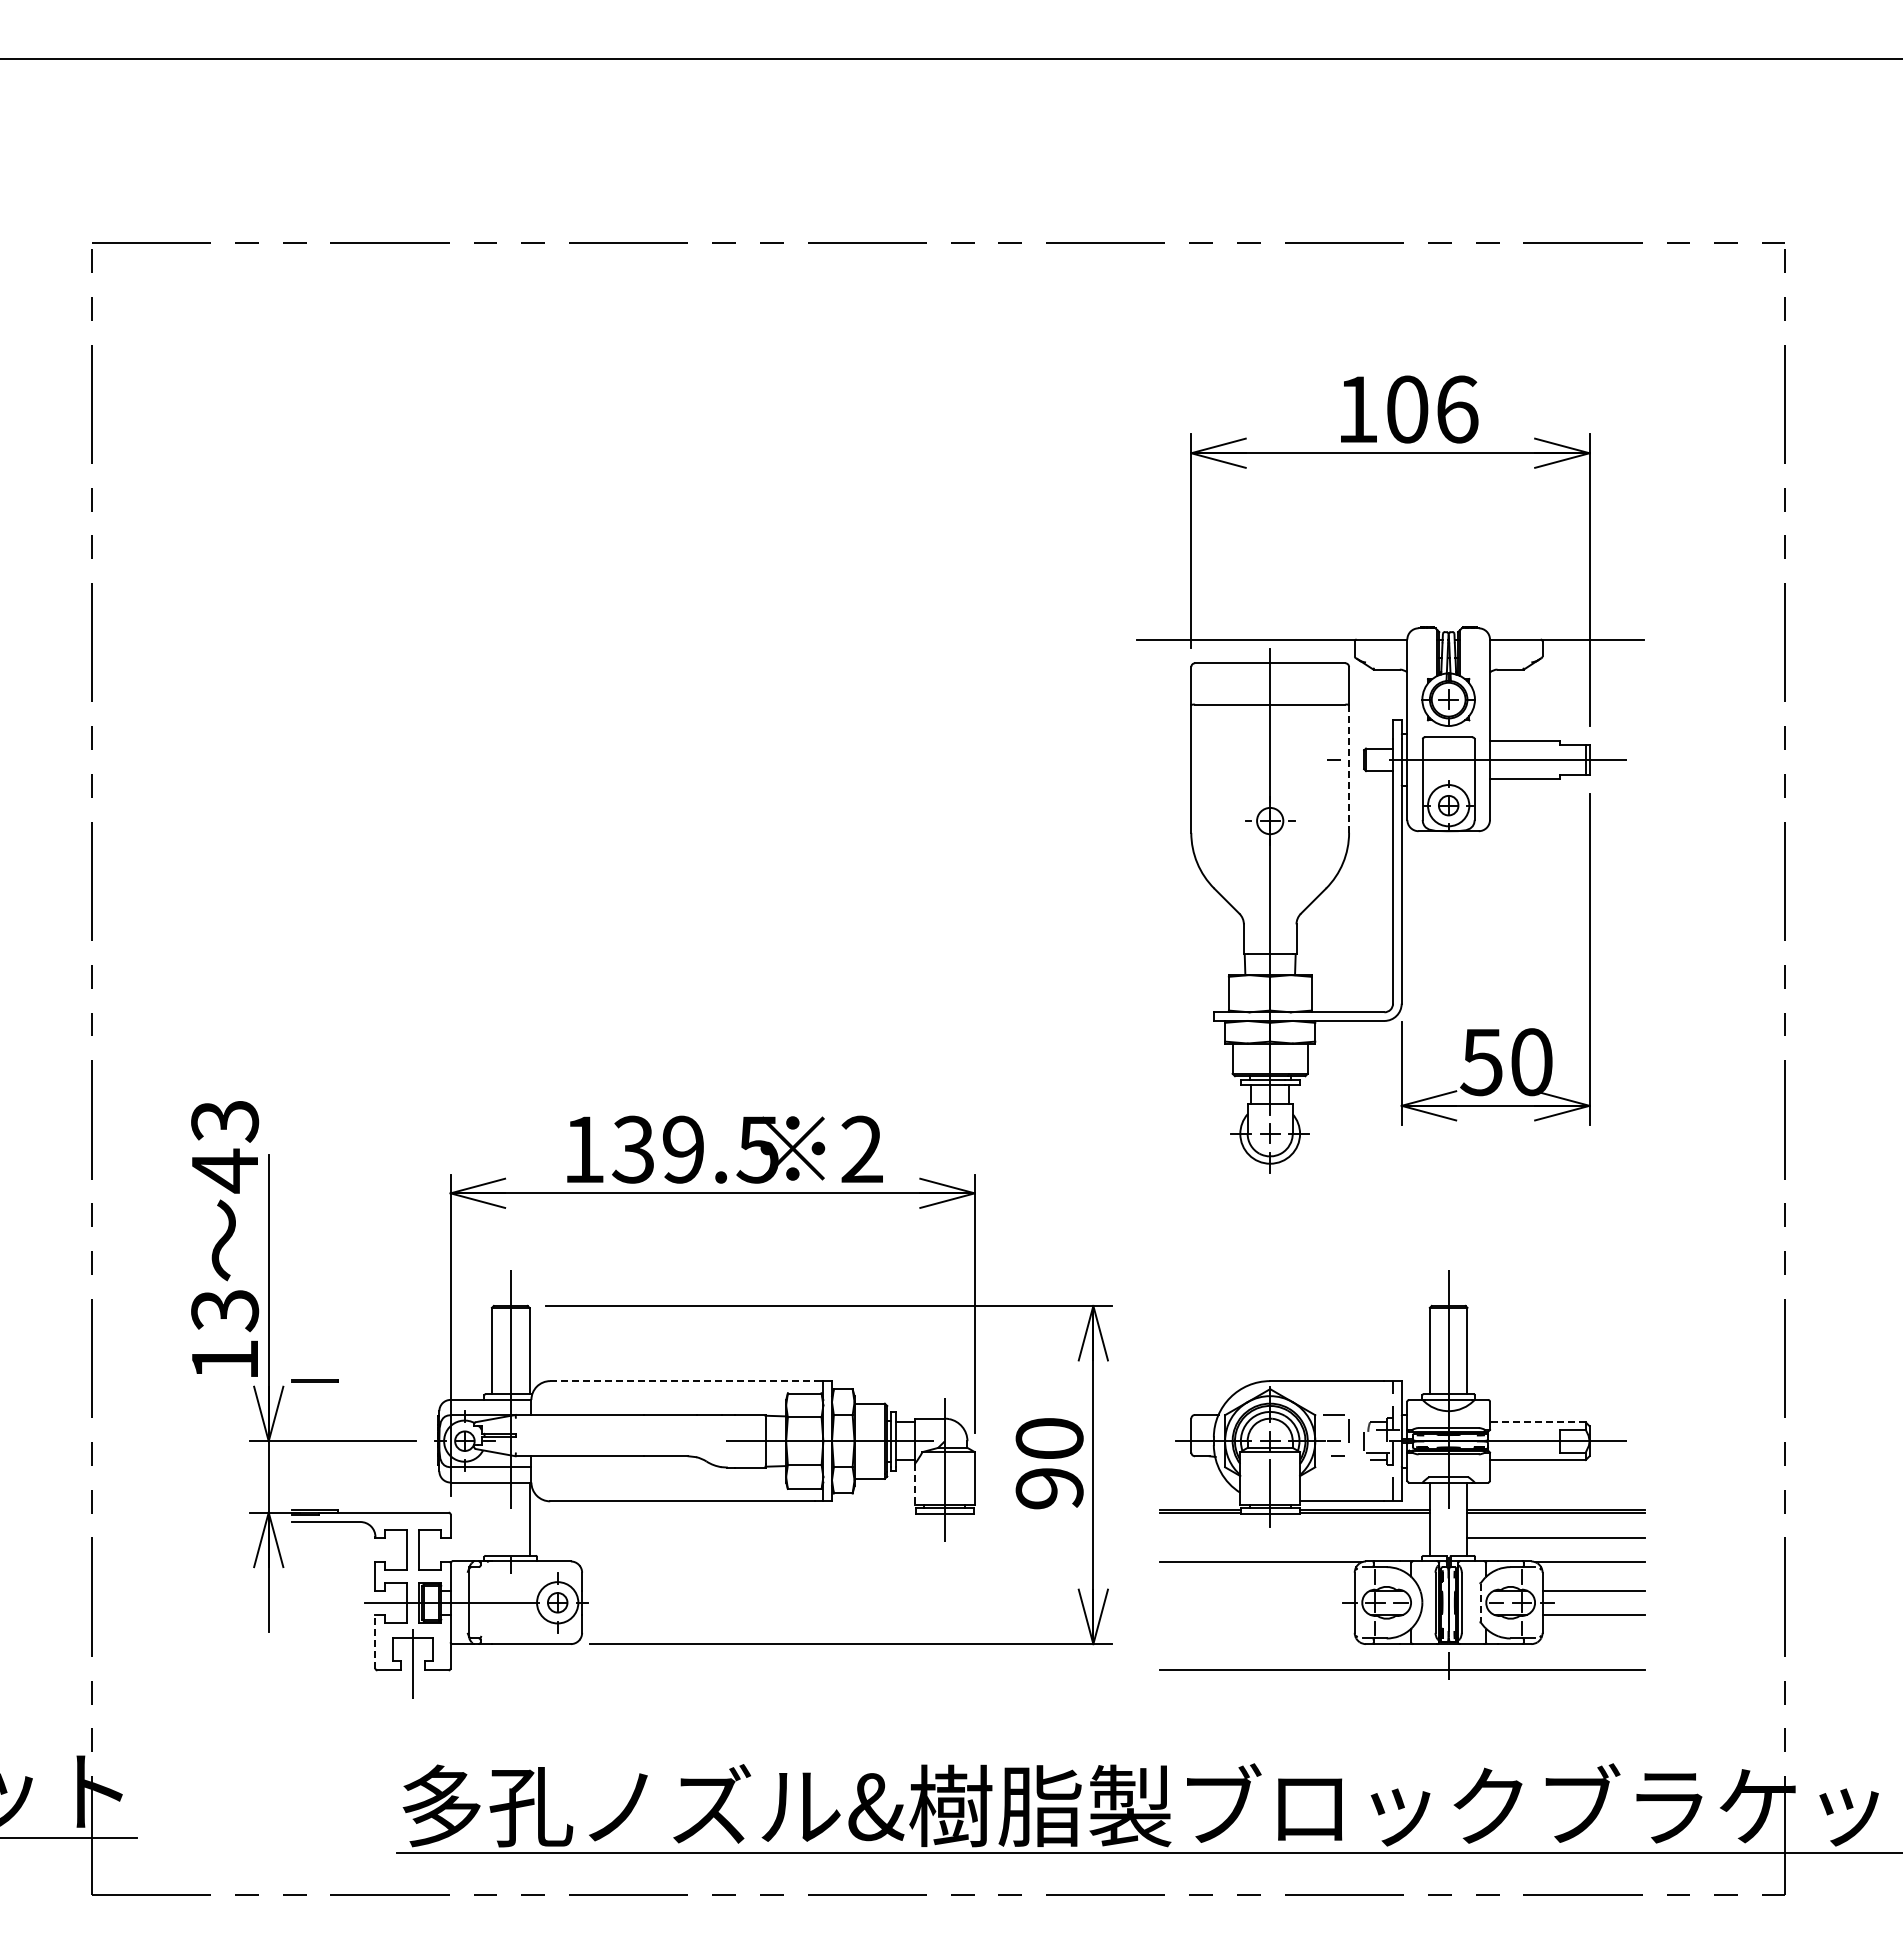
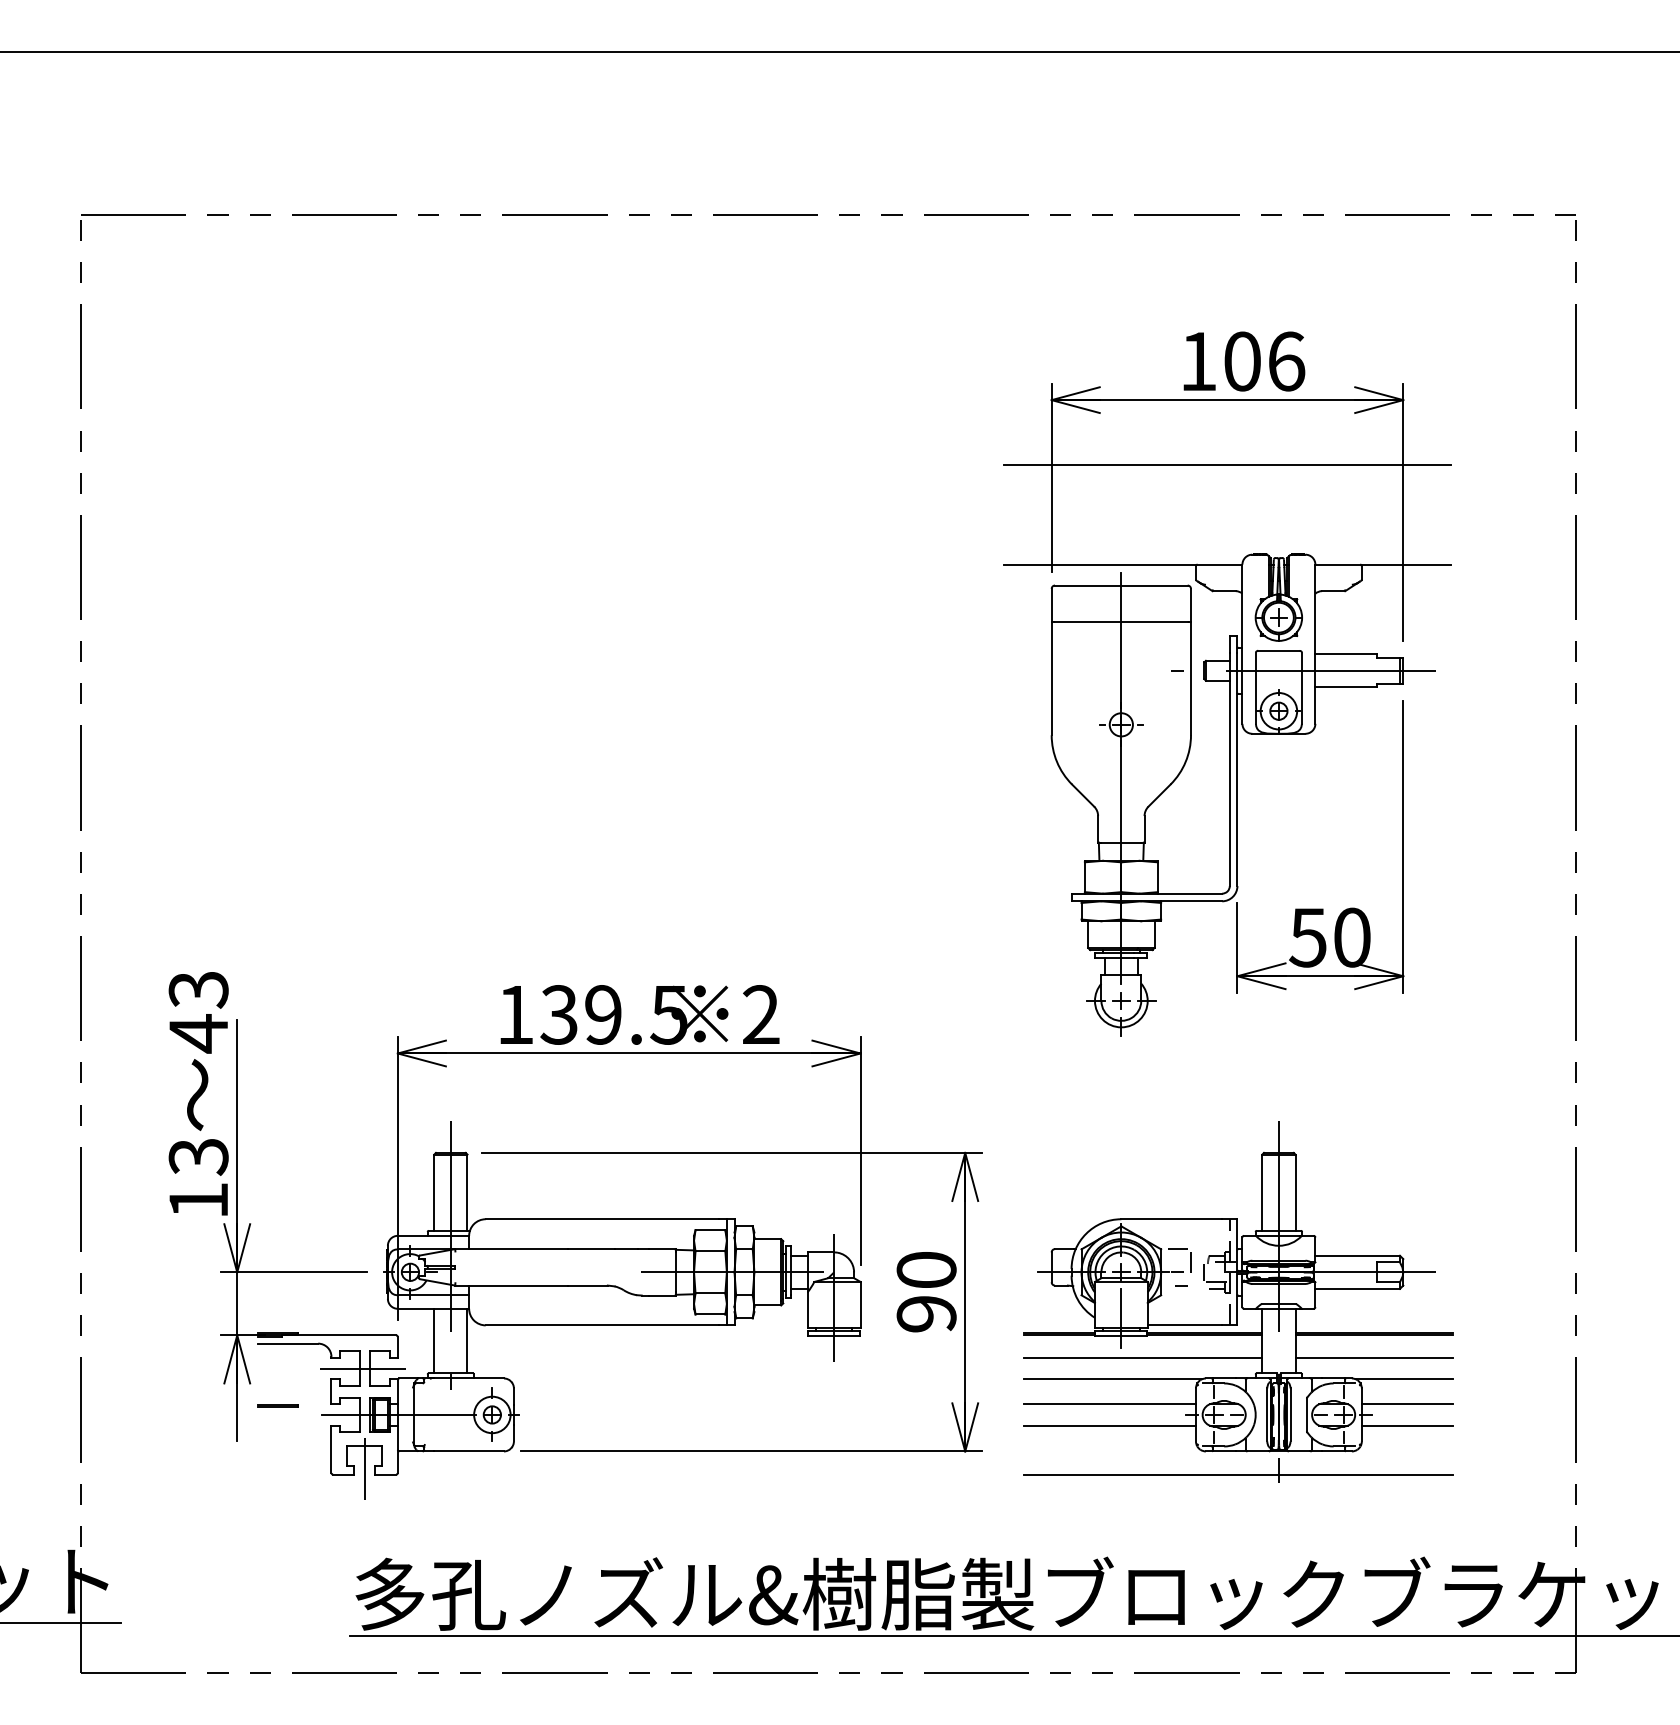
line: (1390, 526) -> (1227, 464), added
line: (1349, 768) -> (1191, 678), dashed -> solid
line: (314, 1380) -> (277, 1405), moved
line: (682, 1381) -> (602, 1219), dashed -> solid
line: (1537, 1422) -> (1357, 1255), dashed -> solid
line: (915, 1484) -> (808, 1310), dashed -> solid
line: (491, 1518) -> (433, 1340), added
line: (1294, 1537) -> (1142, 1357), added
line: (410, 1550) -> (362, 1368), added
line: (1256, 1590) -> (1109, 1404), added
line: (1480, 1603) -> (1307, 1415), dashed -> solid
line: (1256, 1615) -> (1109, 1426), added
line: (375, 1641) -> (331, 1449), dashed -> solid

